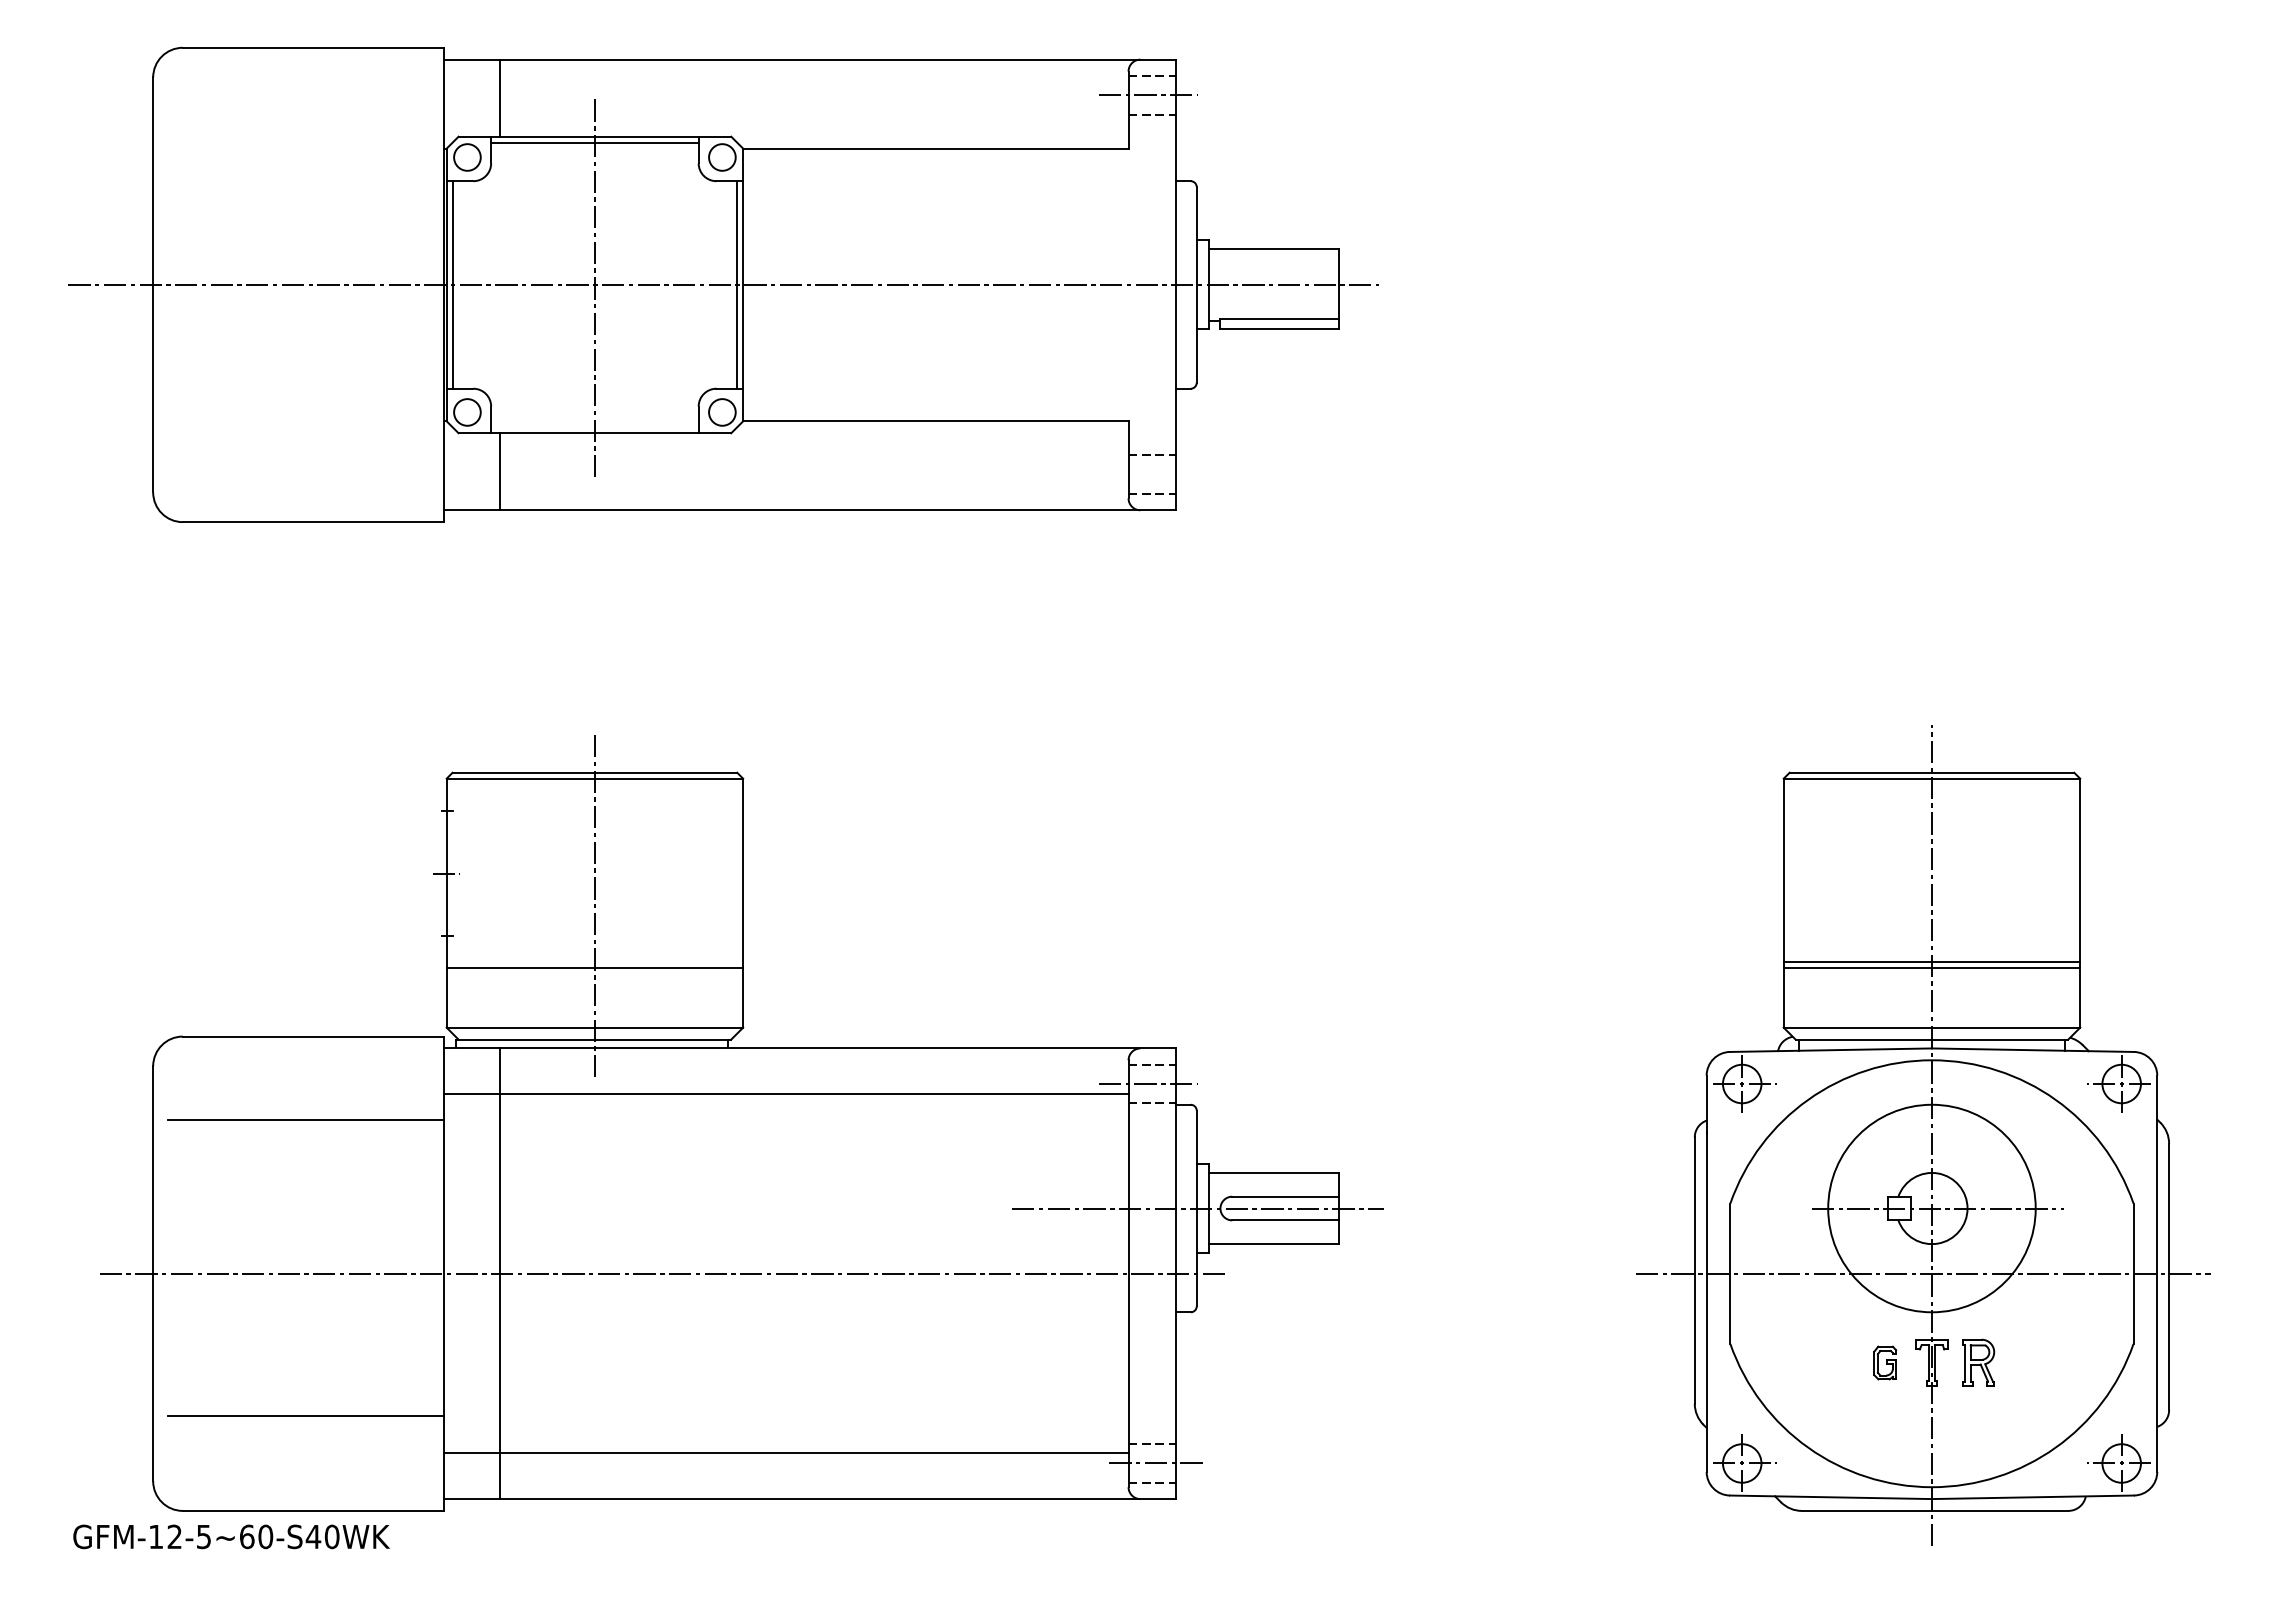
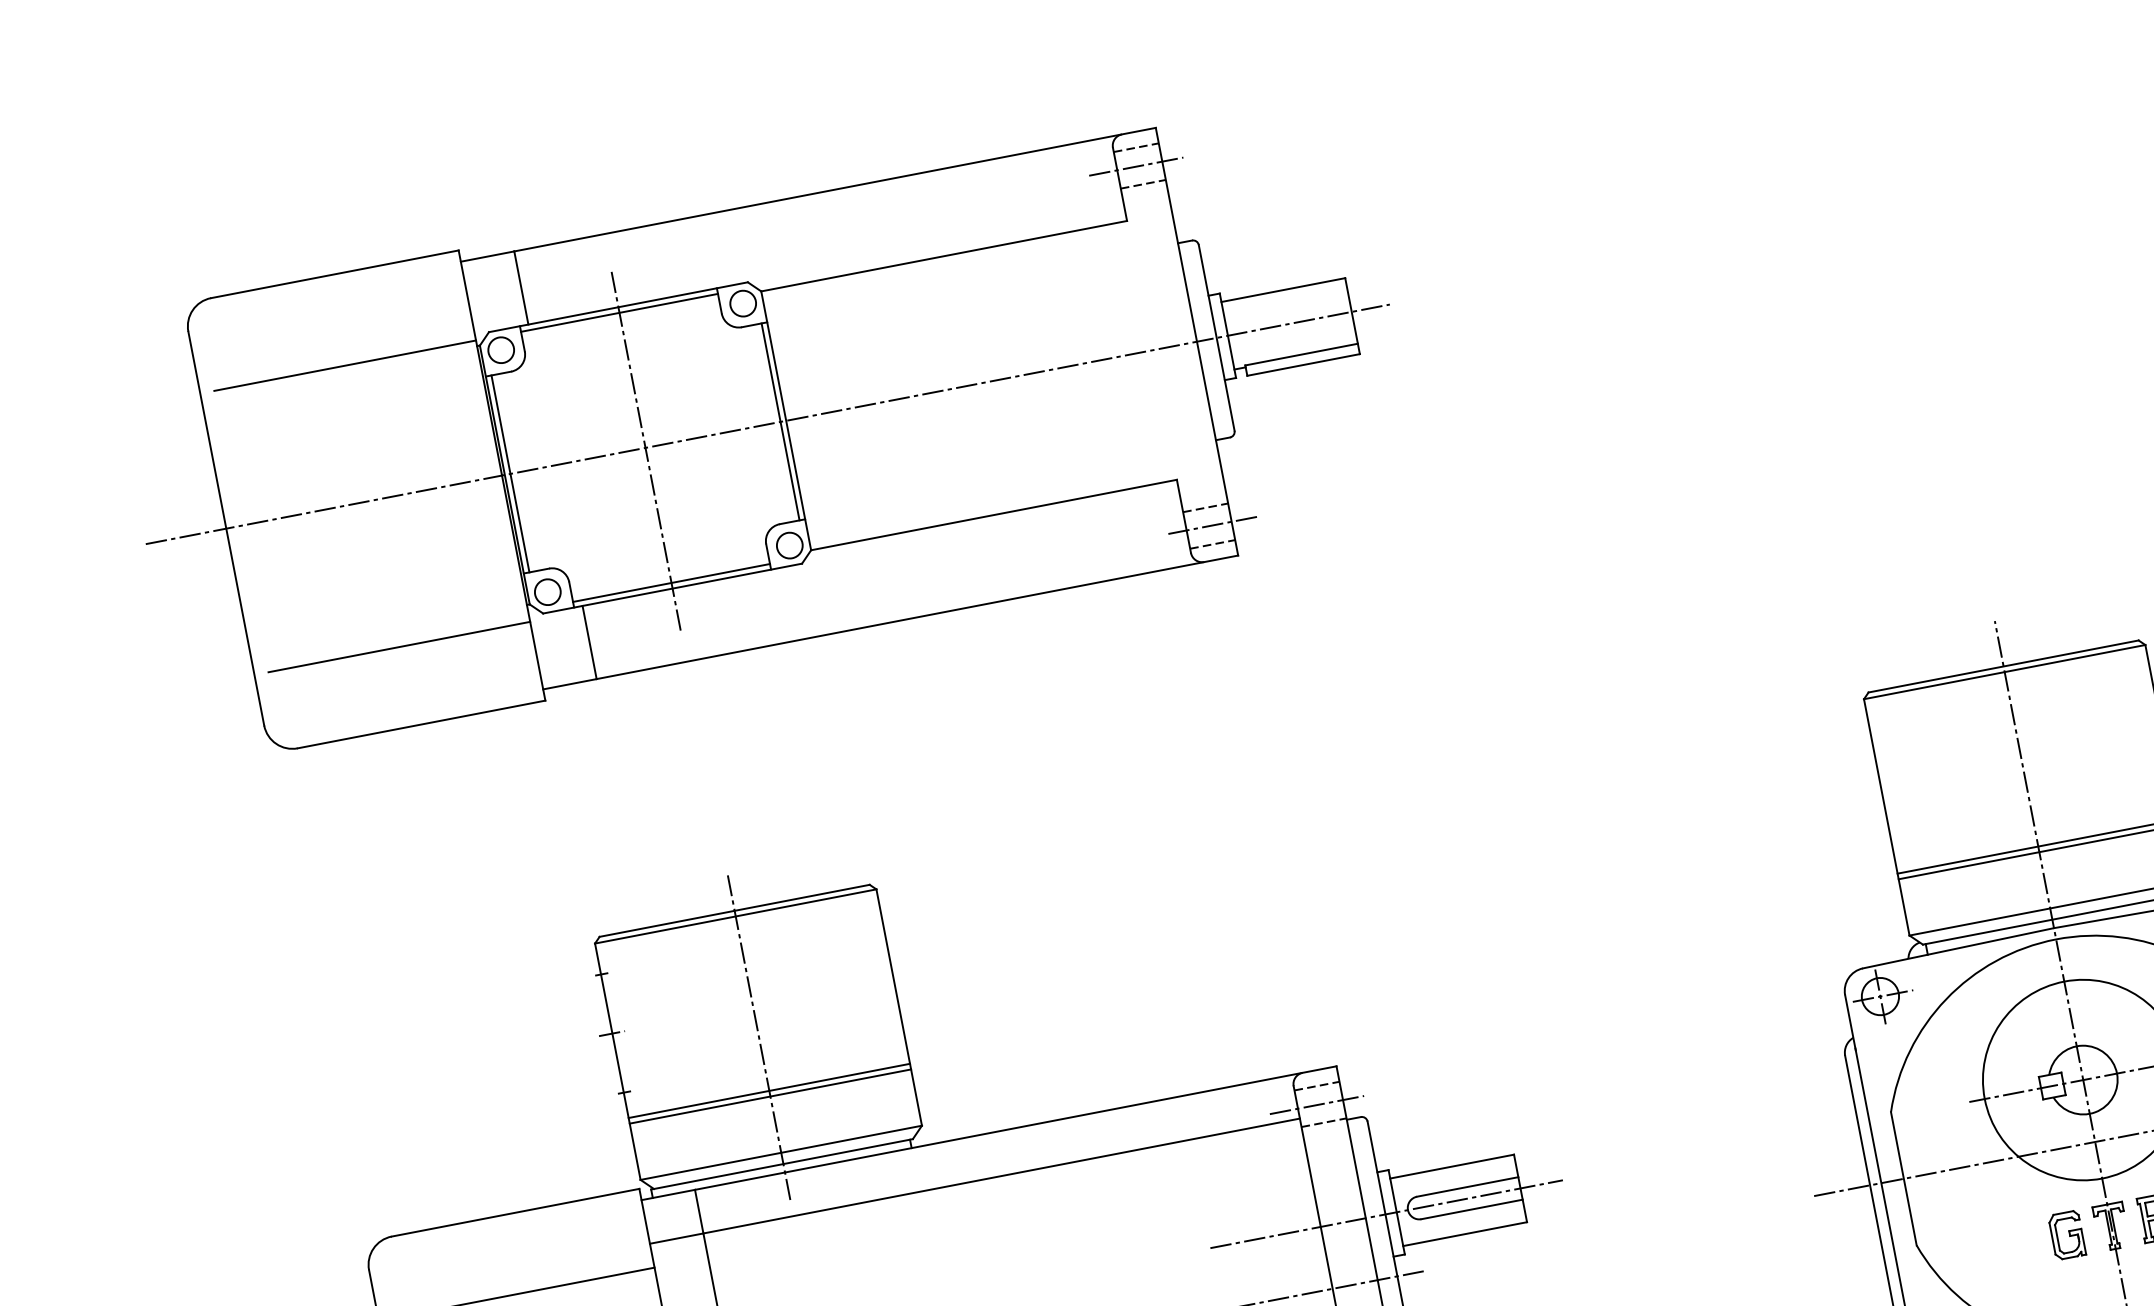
line: (305, 142) -> (344, 365), added
line: (594, 427) -> (671, 583), added
line: (305, 439) -> (399, 647), added
line: (1155, 474) -> (1212, 525), added
line: (594, 962) -> (768, 1091), added
part: (1884, 1362) -> (2066, 1234), size x1.43

